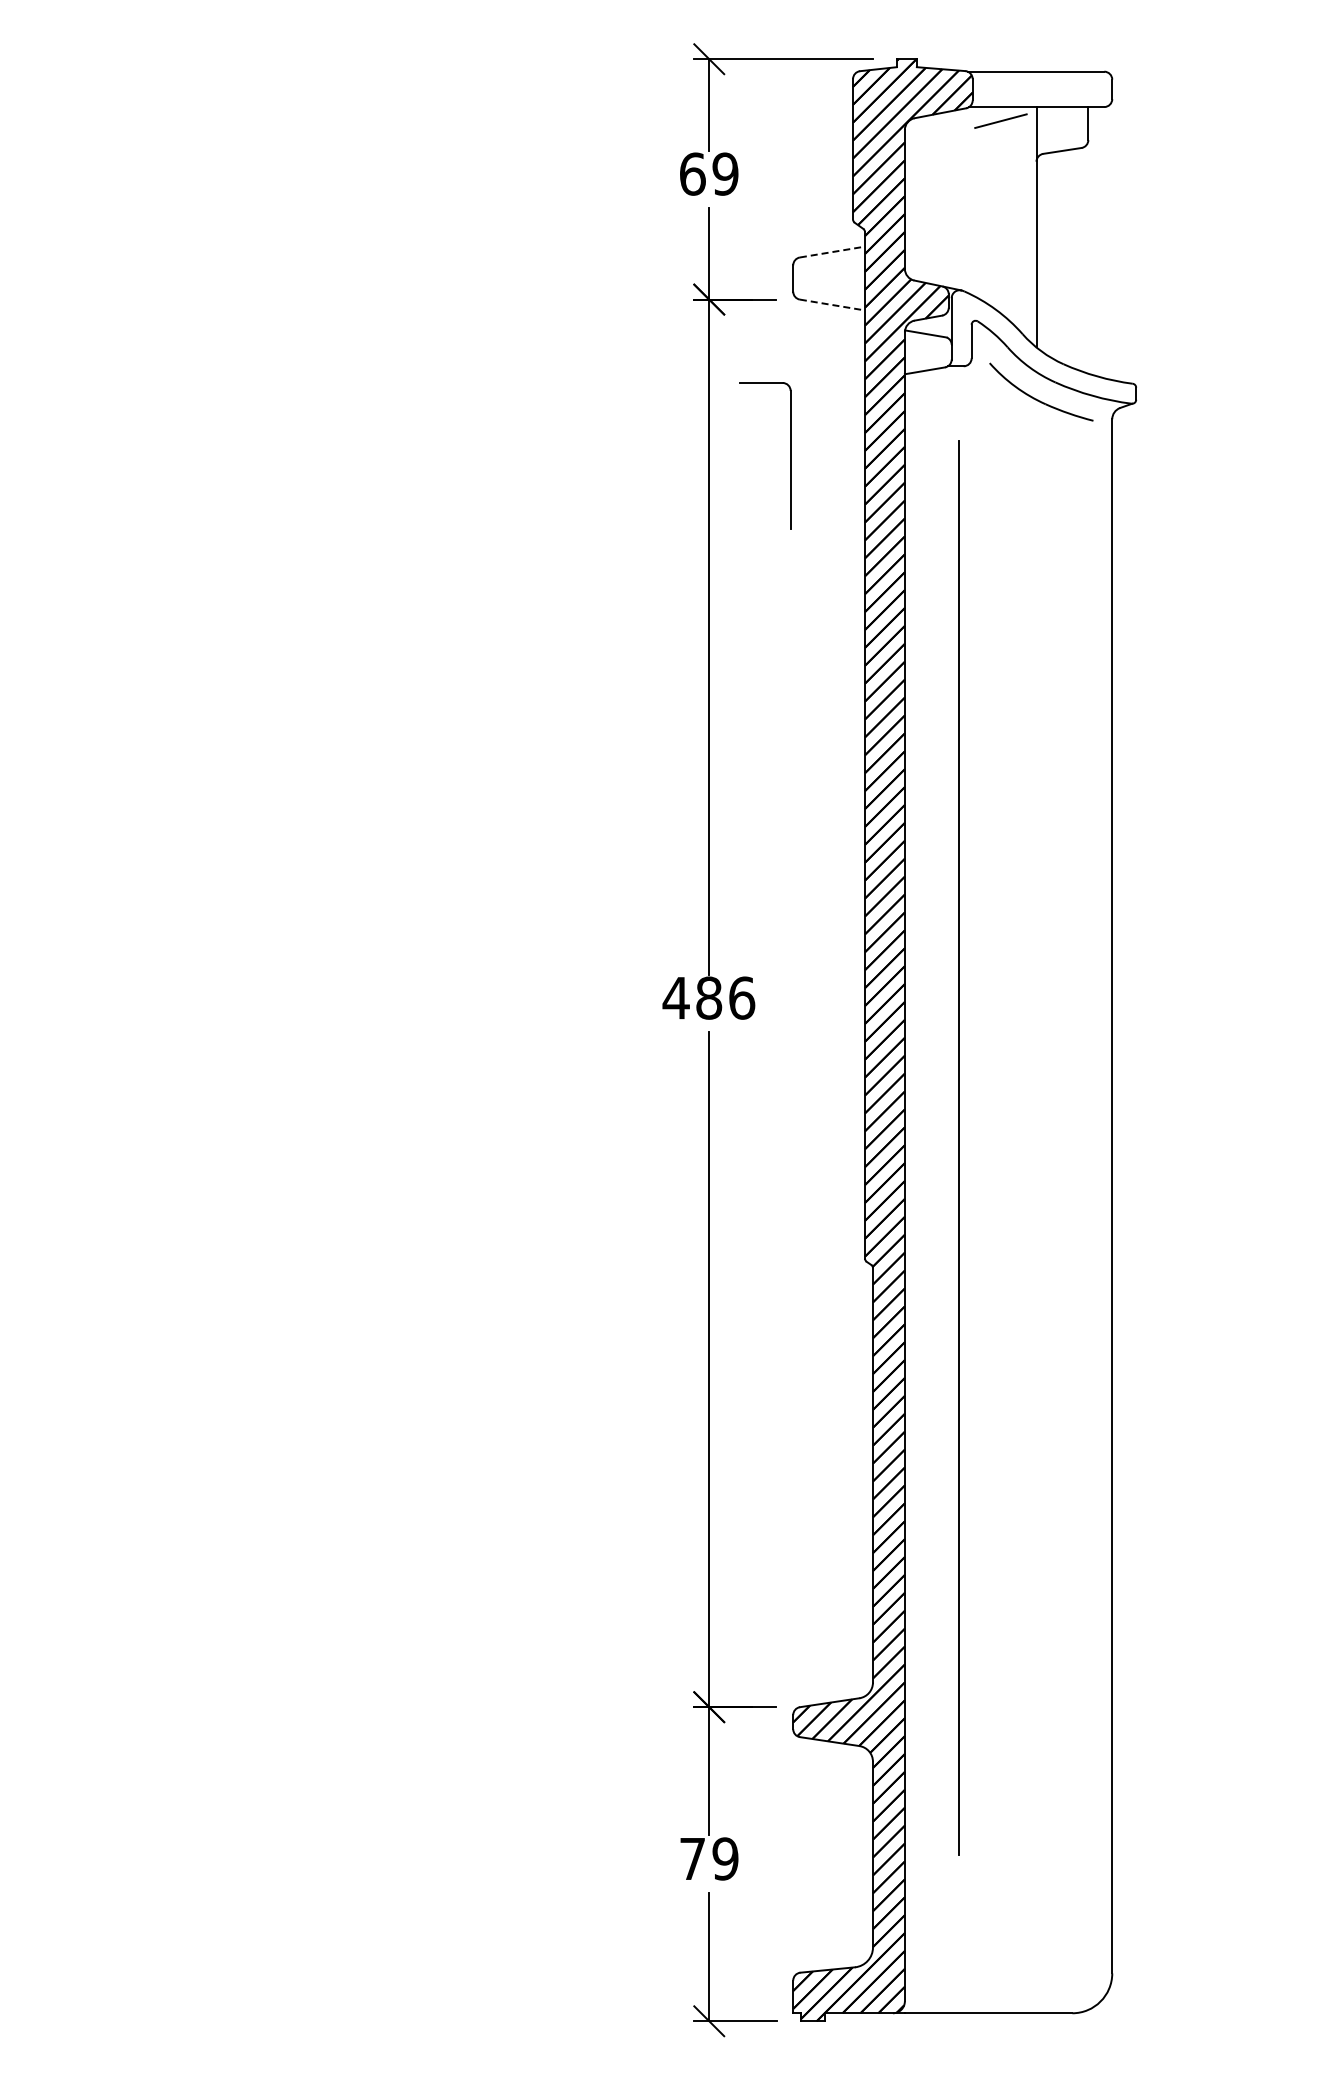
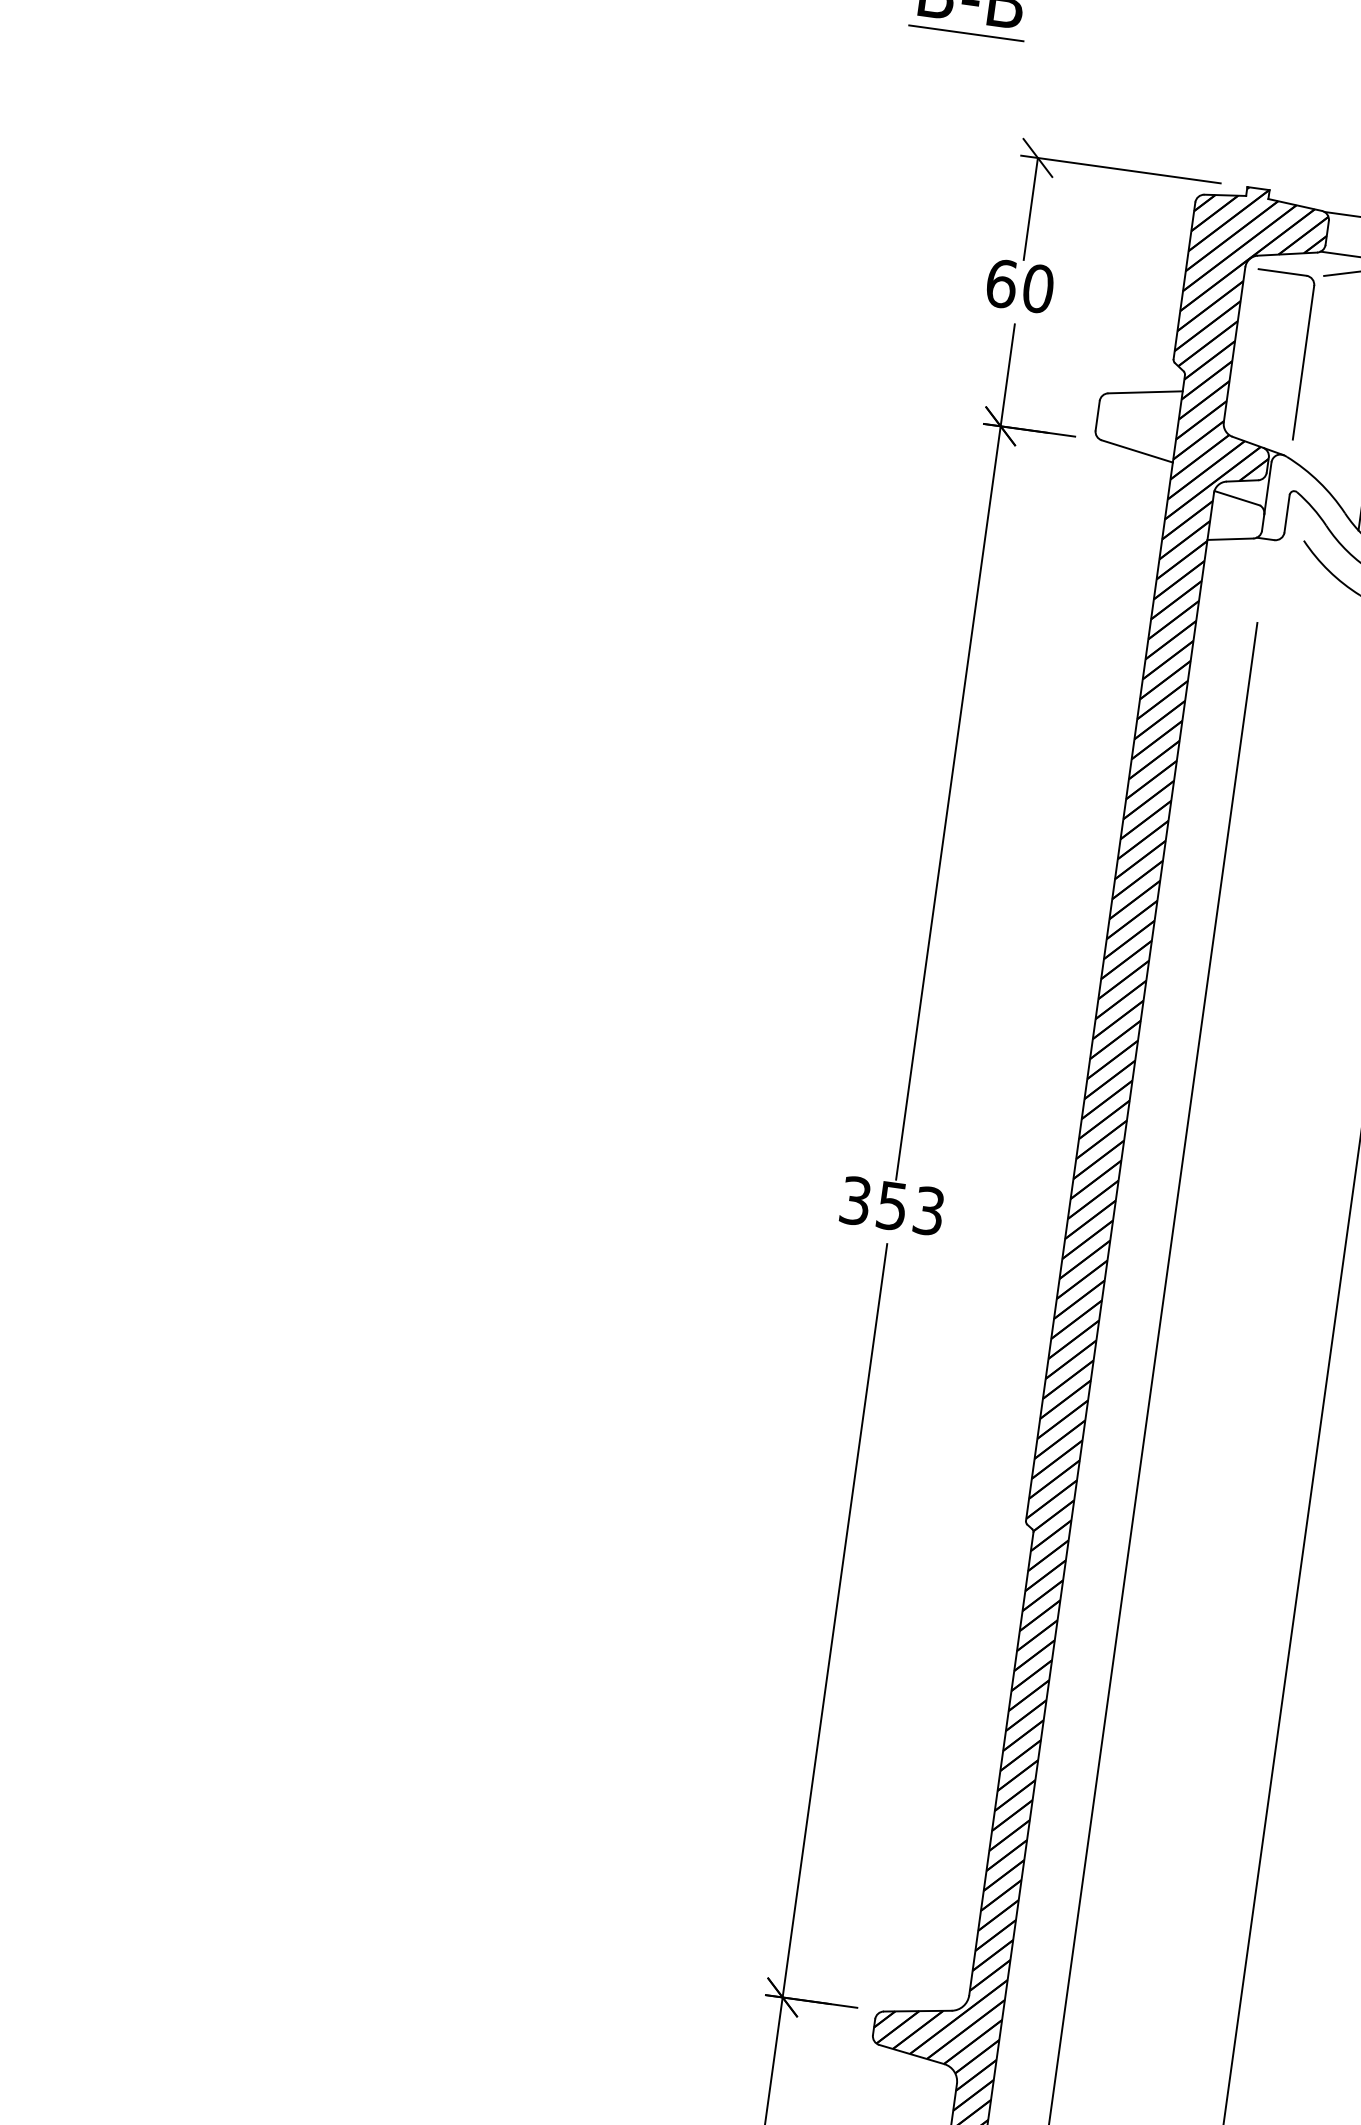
text: (725, 173) -> (1038, 288), 69 -> 60
line: (832, 251) -> (1145, 391), dashed -> solid
line: (832, 305) -> (1137, 451), dashed -> solid
part: (790, 455) -> (1303, 357), moved
text: (708, 997) -> (891, 1205), 486 -> 353

